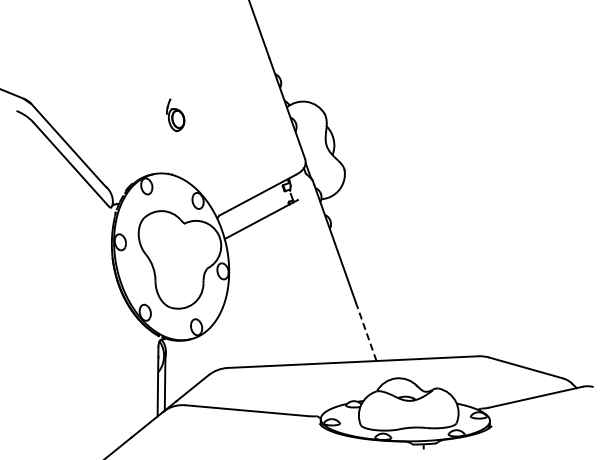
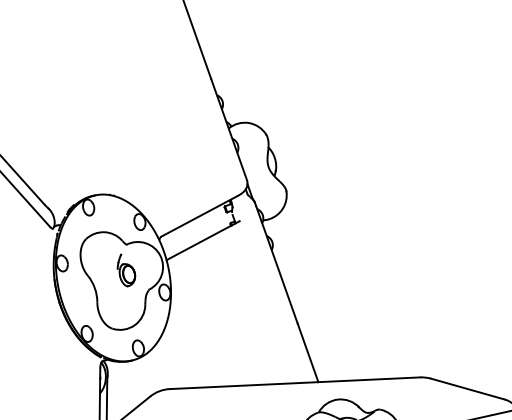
part: (175, 115) -> (126, 270), moved
line: (366, 332) -> (308, 353), dashed -> solid

